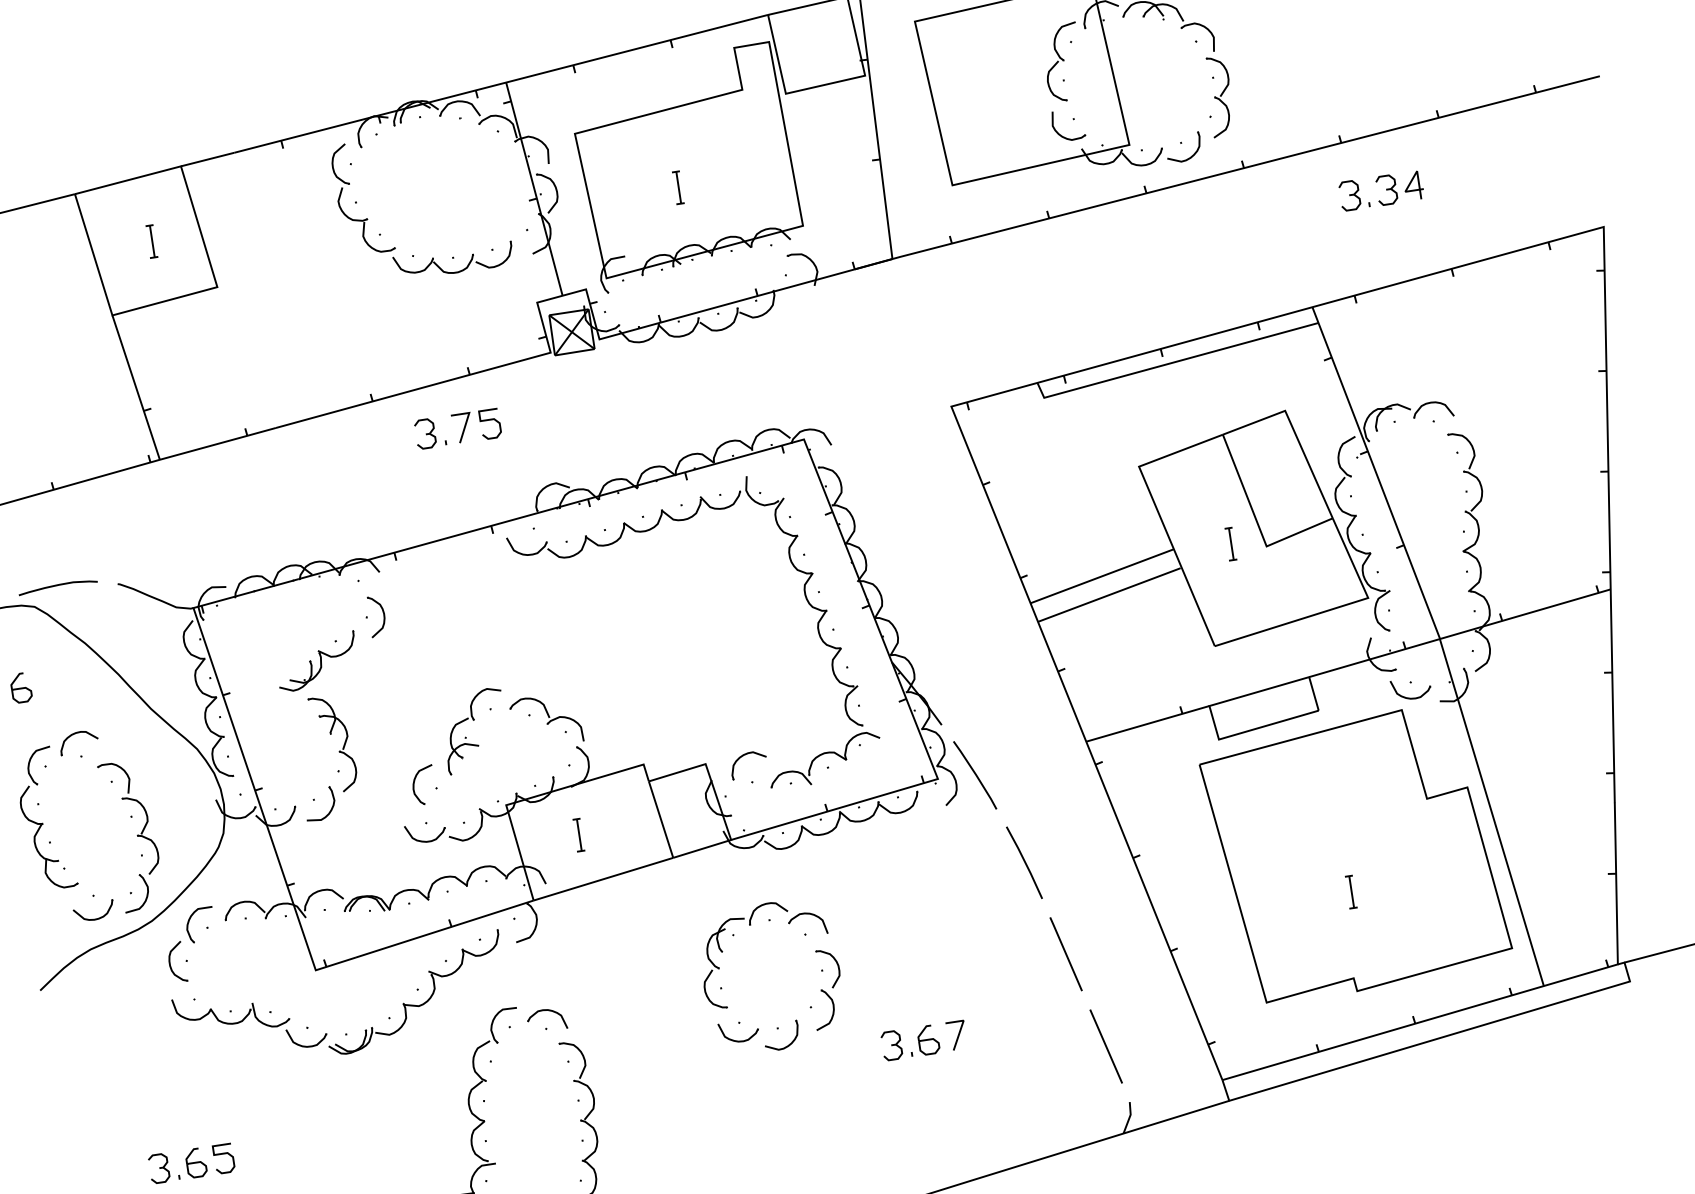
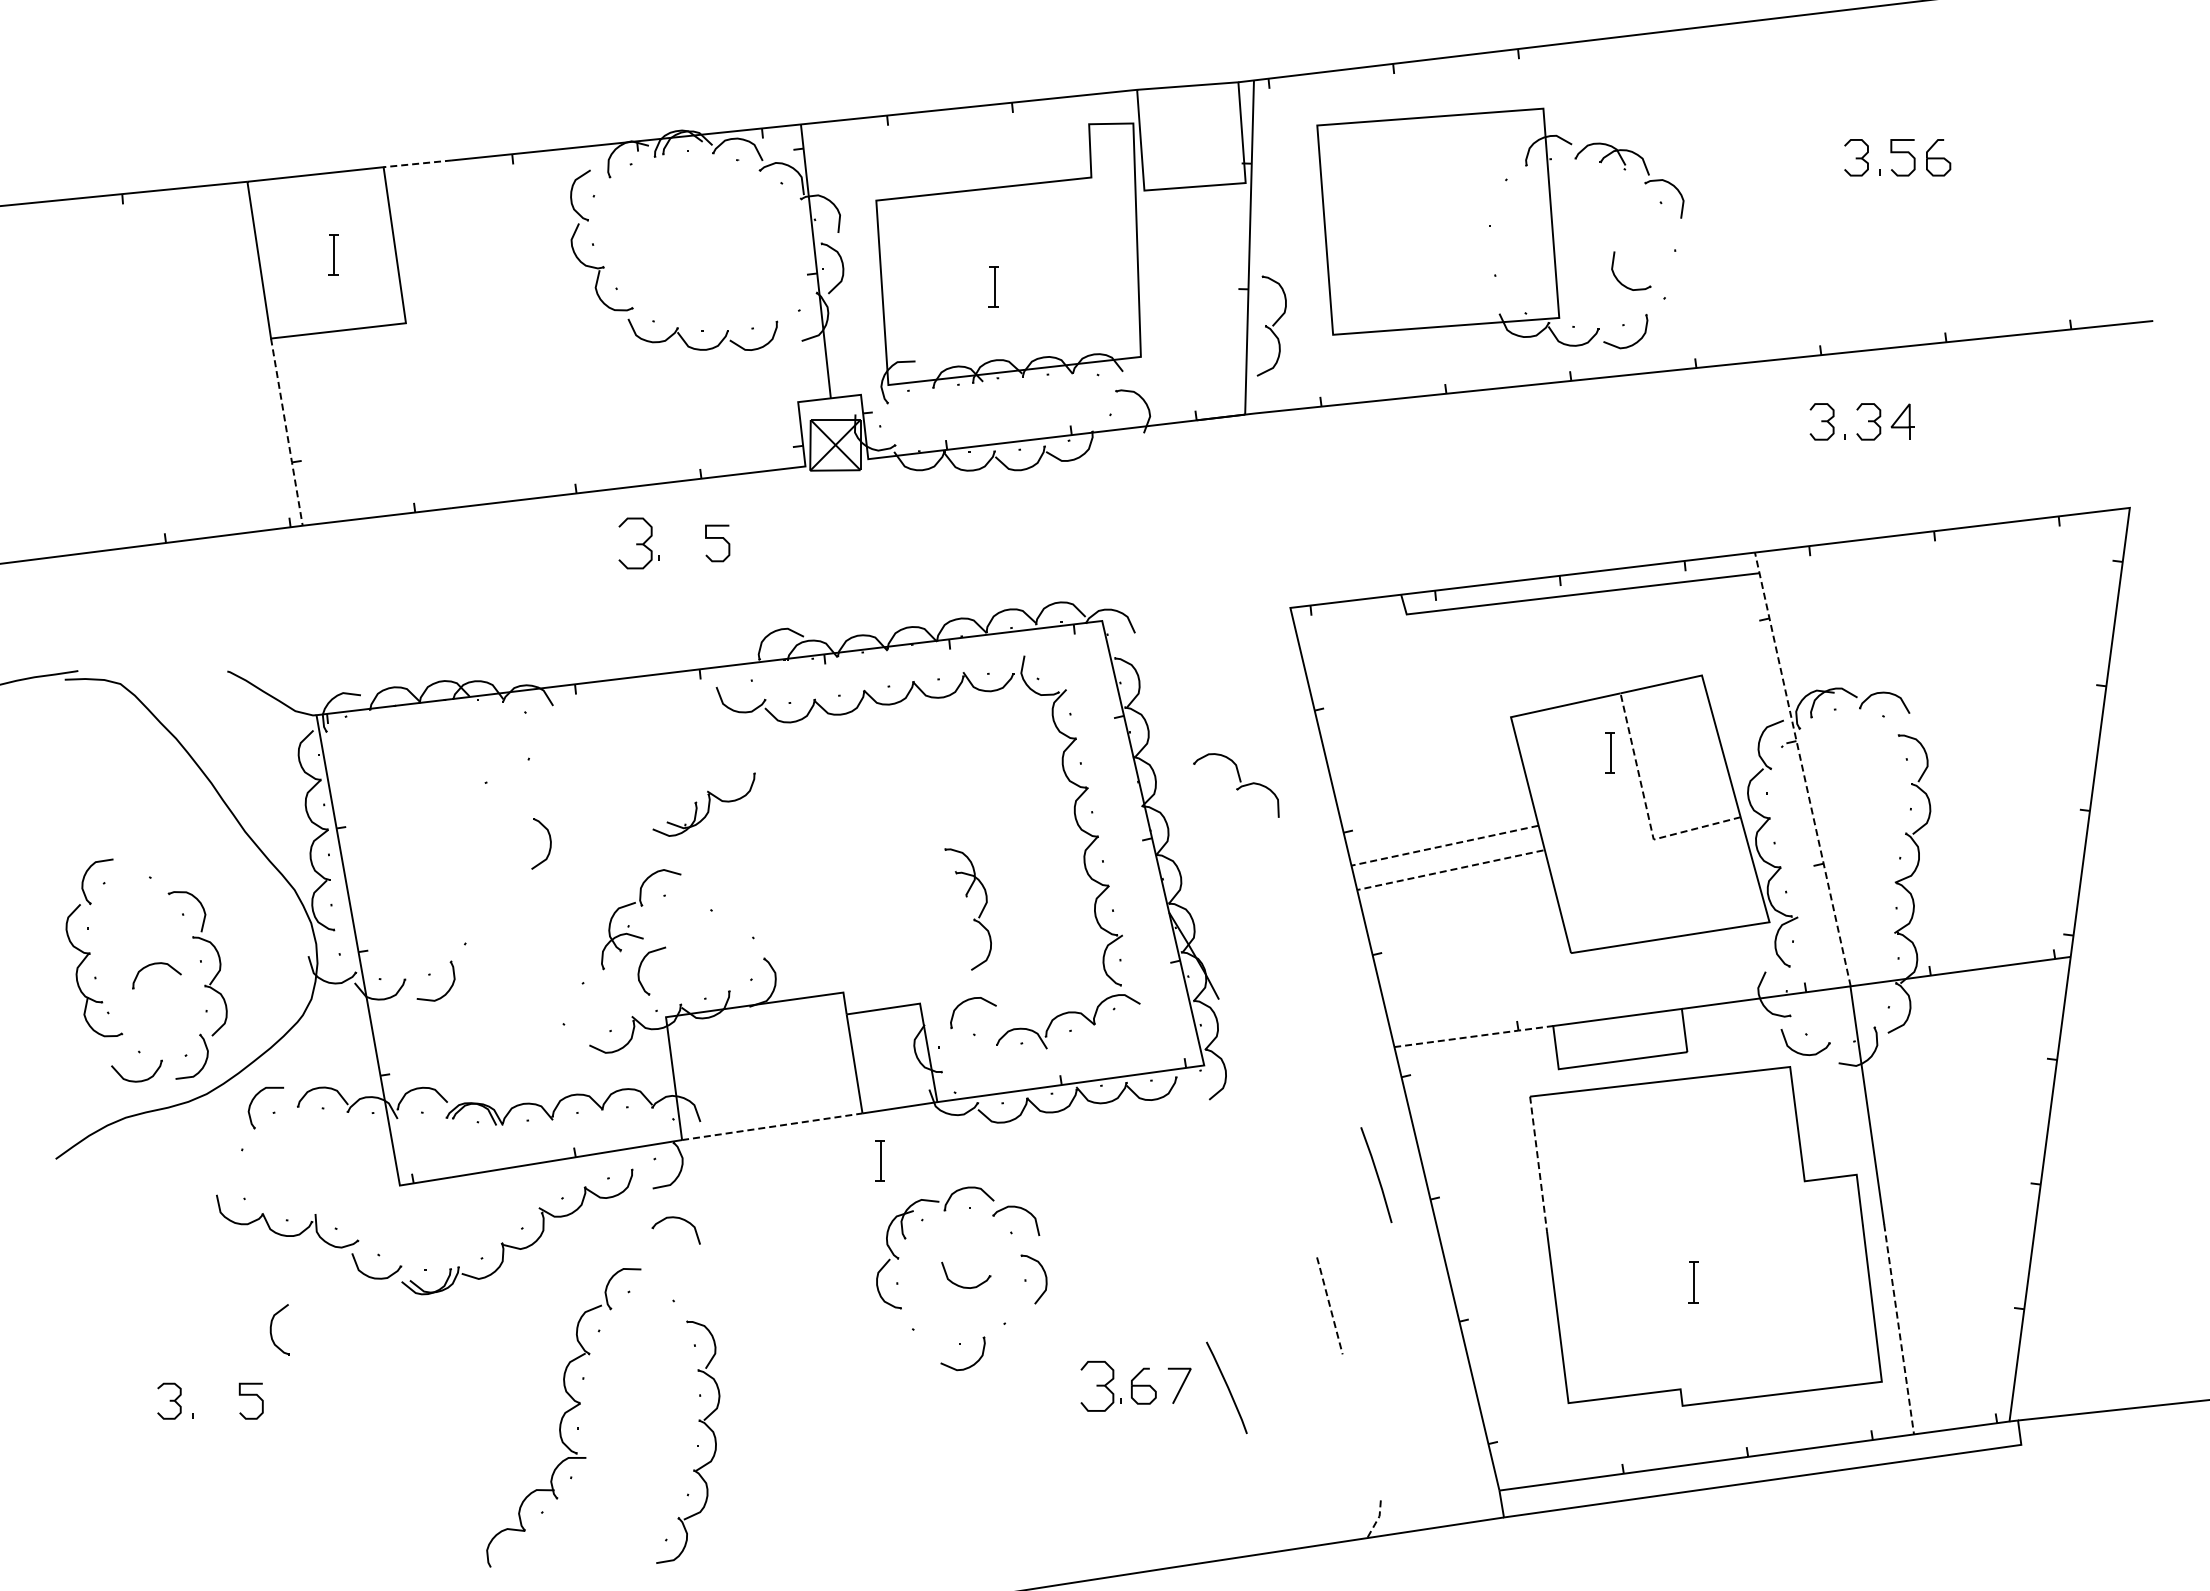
part: (1062, 62) -> (1492, 203), removed
part: (1219, 96) -> (1271, 325), moved
part: (1060, 134) -> (1620, 281), moved
line: (207, 159) -> (417, 163), solid -> dashed
line: (136, 387) -> (287, 432), solid -> dashed
line: (464, 427) -> (684, 542), removed
part: (425, 434) -> (635, 543), size x1.4
line: (1375, 473) -> (1802, 769), solid -> dashed
line: (1258, 524) -> (1647, 810), solid -> dashed
part: (1230, 543) -> (1609, 752), moved
line: (1100, 576) -> (1443, 845), solid -> dashed
curve: (58, 585) -> (153, 662), removed
line: (1107, 595) -> (1448, 870), solid -> dashed
part: (383, 616) -> (549, 844), moved
part: (316, 661) -> (703, 804), moved
part: (20, 687) -> (88, 781), removed
part: (546, 720) -> (1236, 785), moved
line: (1148, 723) -> (1474, 1036), solid -> dashed
part: (74, 734) -> (152, 965), moved
part: (339, 750) -> (974, 918), moved
line: (974, 774) -> (1226, 1386), moved
part: (414, 785) -> (640, 969), moved
line: (1214, 818) -> (1538, 1165), solid -> dashed
part: (578, 835) -> (879, 1160), moved
part: (427, 840) -> (561, 1046), removed
line: (1024, 862) -> (1376, 1174), moved
line: (603, 878) -> (772, 1126), solid -> dashed
line: (1519, 904) -> (1899, 1329), solid -> dashed
line: (1065, 953) -> (1329, 1305), solid -> dashed
part: (170, 963) -> (271, 1329), moved
part: (832, 1007) -> (1031, 1328), removed
part: (545, 1010) -> (675, 1218), moved
part: (739, 1040) -> (965, 1286), moved
part: (891, 1045) -> (1097, 1385), size x1.4
line: (1105, 1046) -> (1361, 1427), removed
line: (1129, 1118) -> (1377, 1520), solid -> dashed
part: (195, 1162) -> (215, 1400), removed

